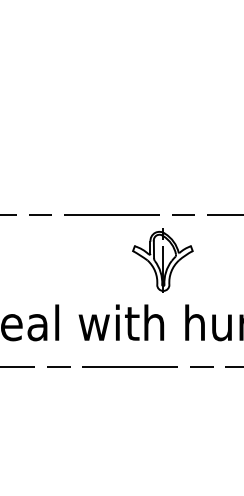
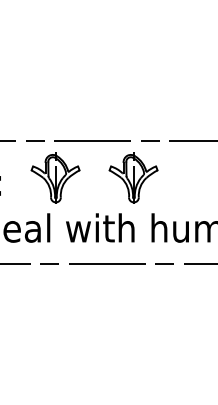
part: (65, 259) -> (55, 177), added

